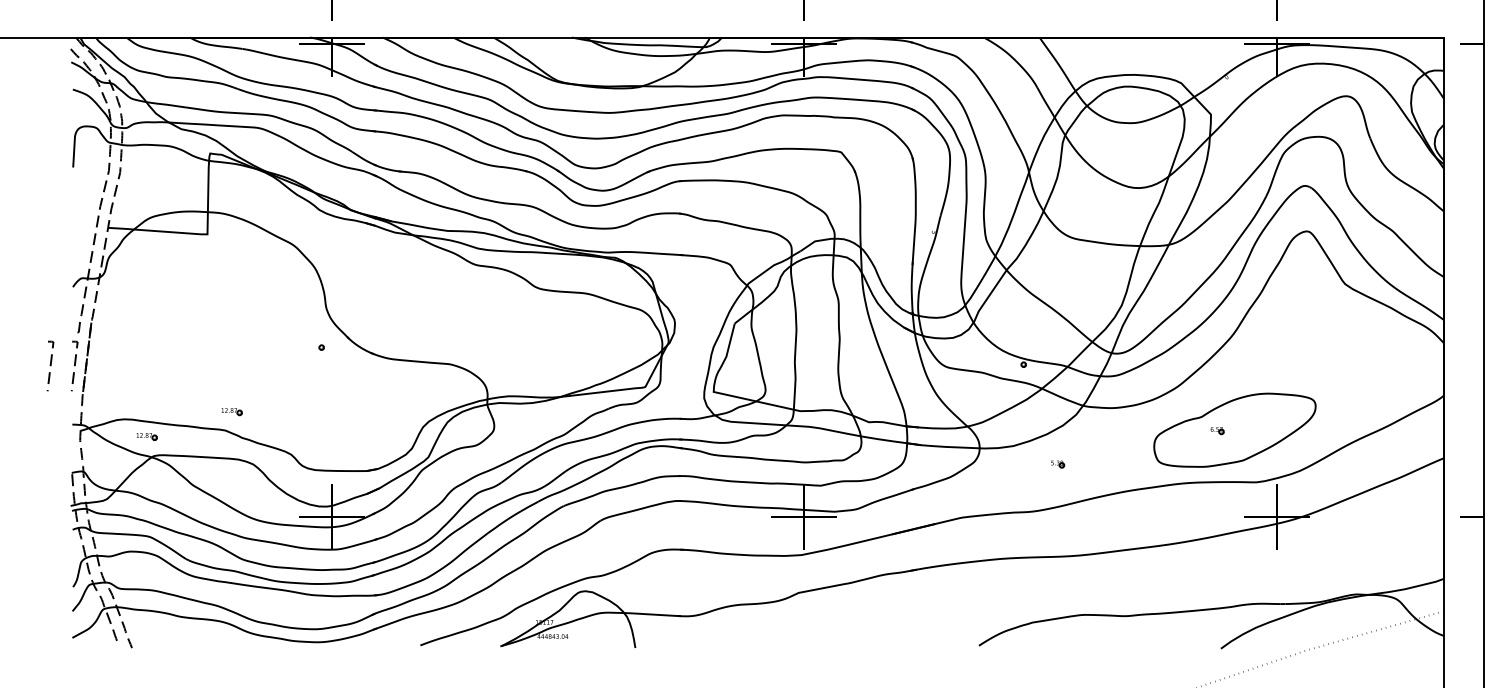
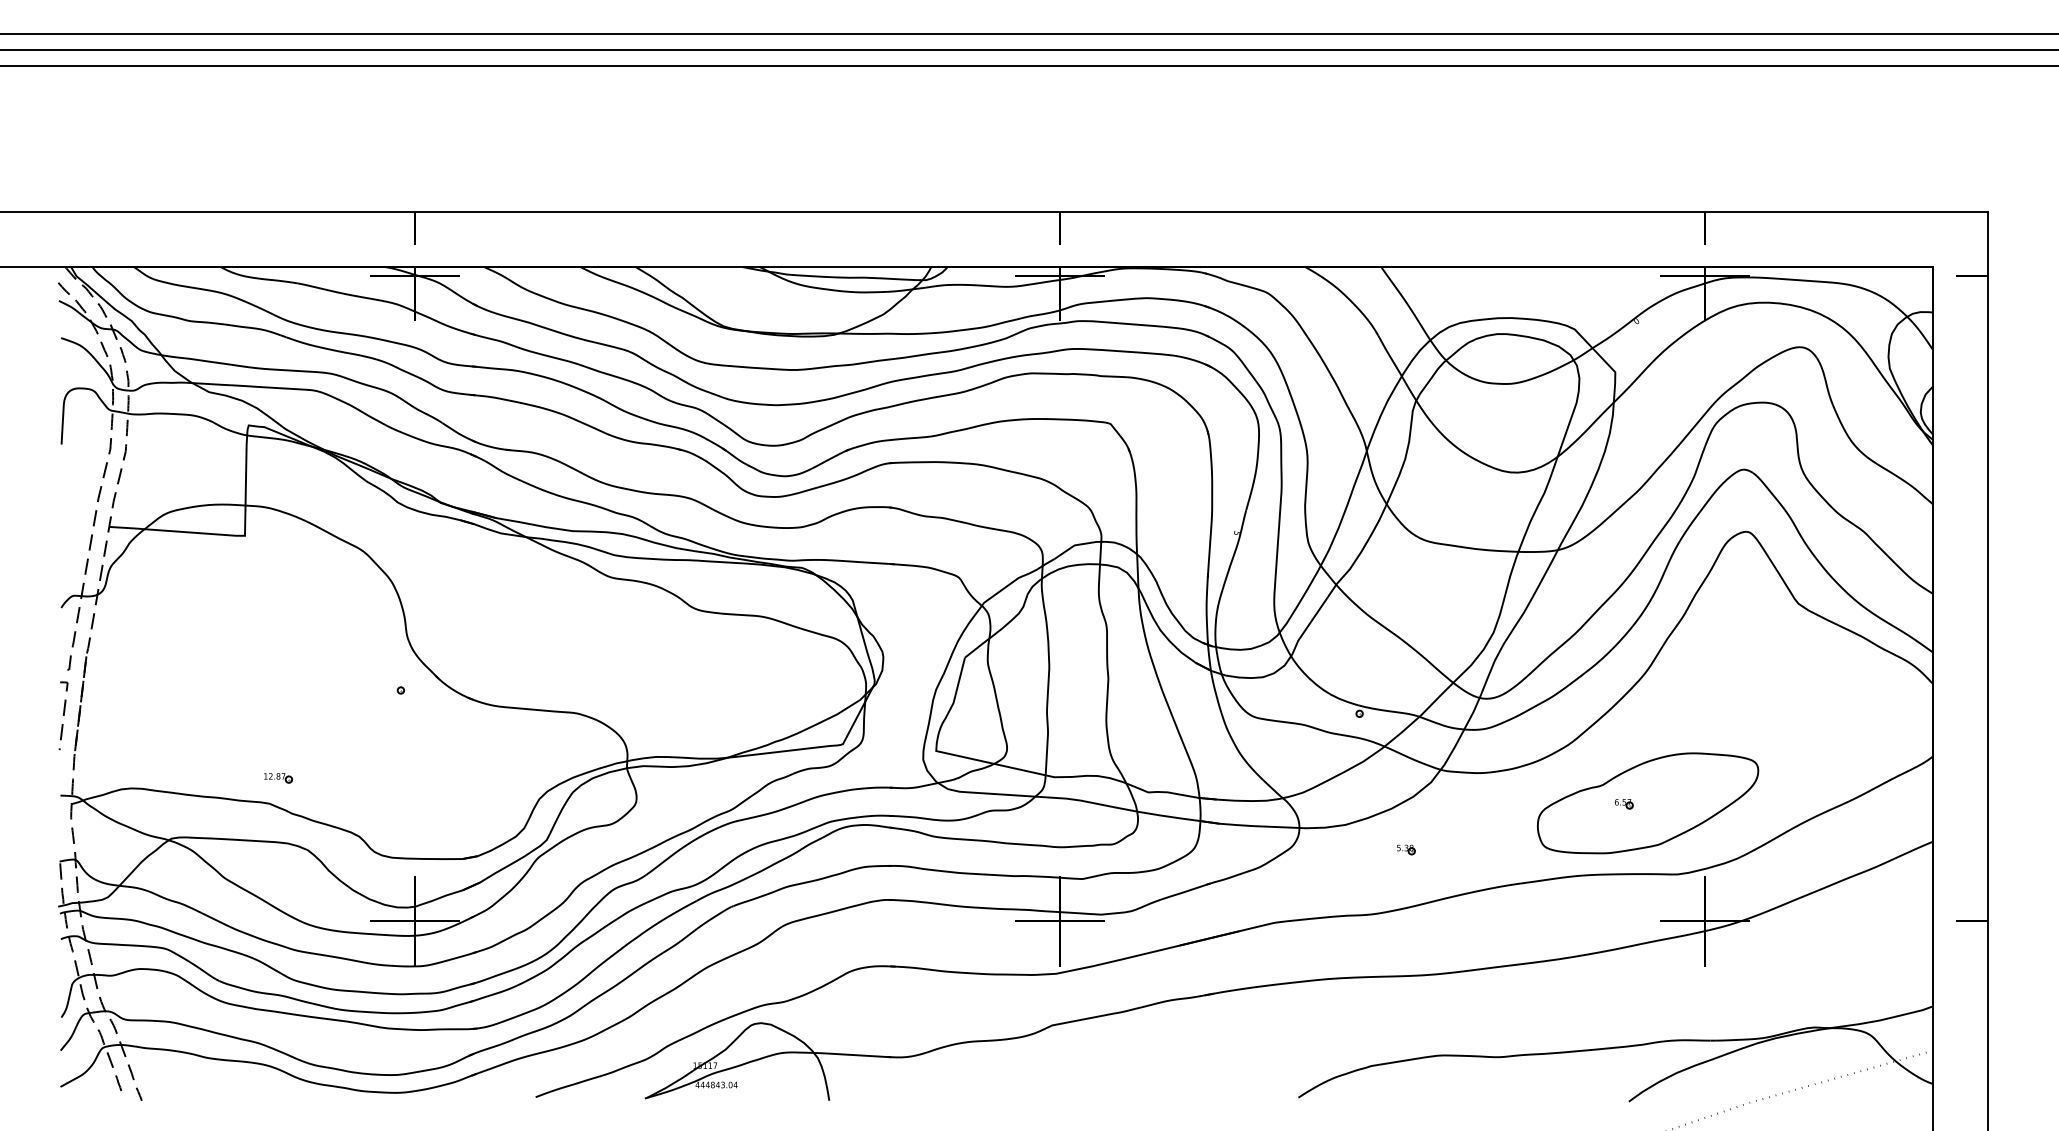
line: (50, 365) -> (30, 715), removed
part: (147, 436) -> (162, 812), removed

